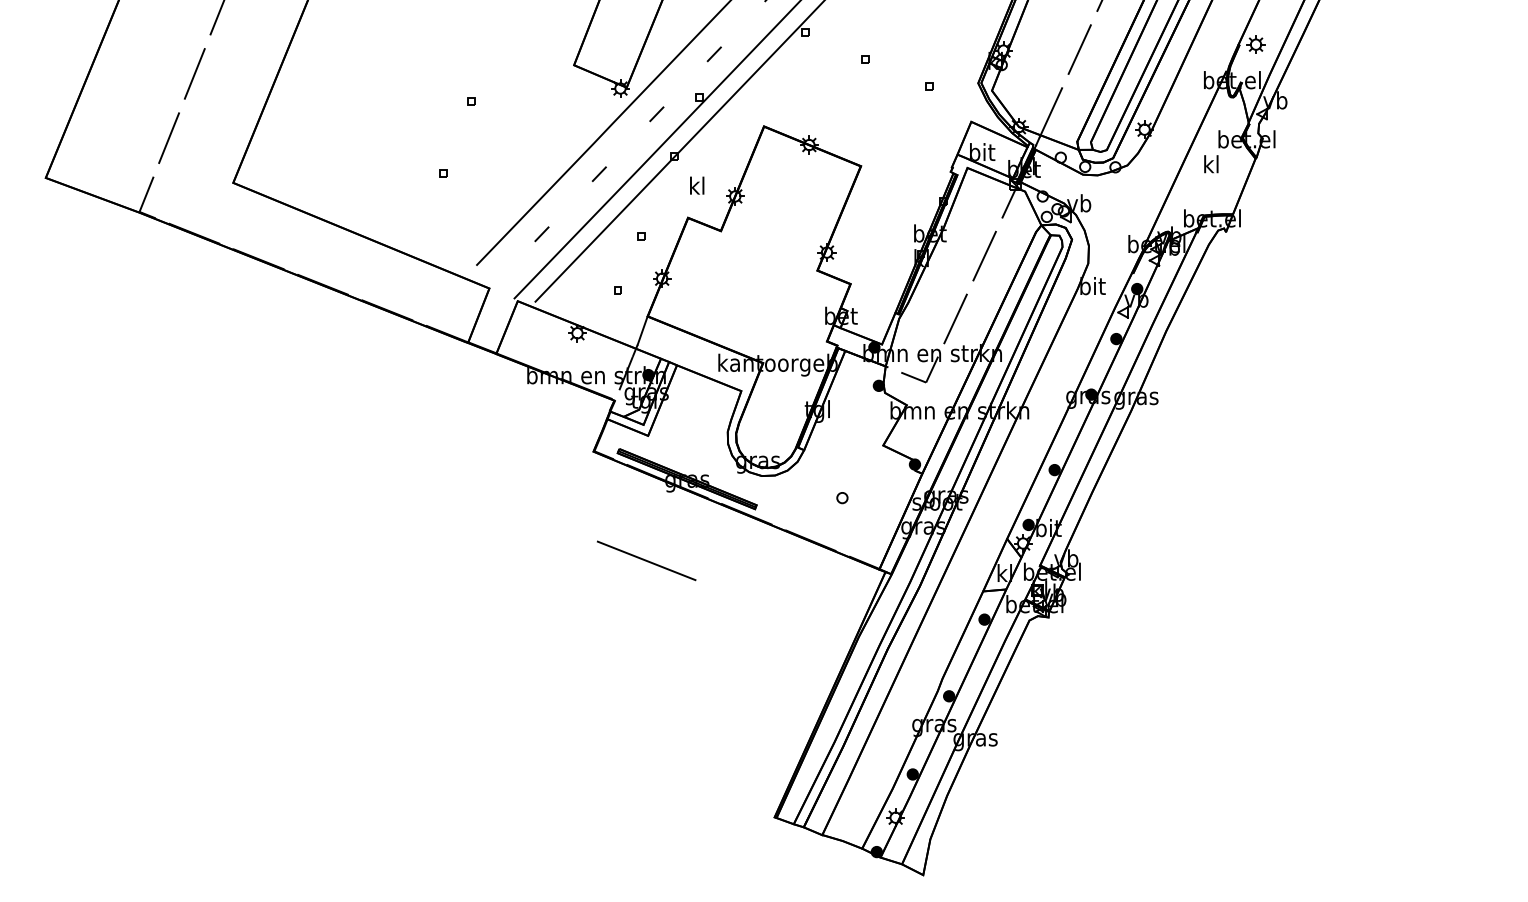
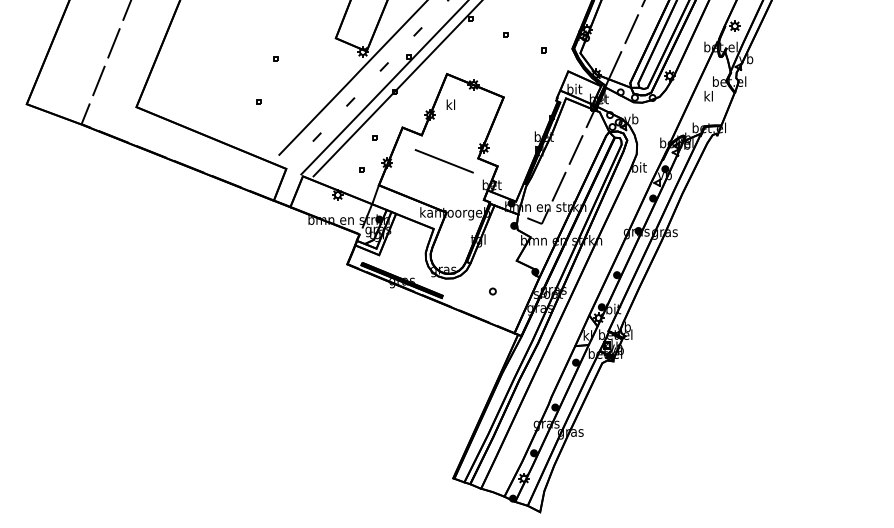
text: (696, 185) -> (450, 104), moved
line: (645, 561) -> (443, 161), moved

